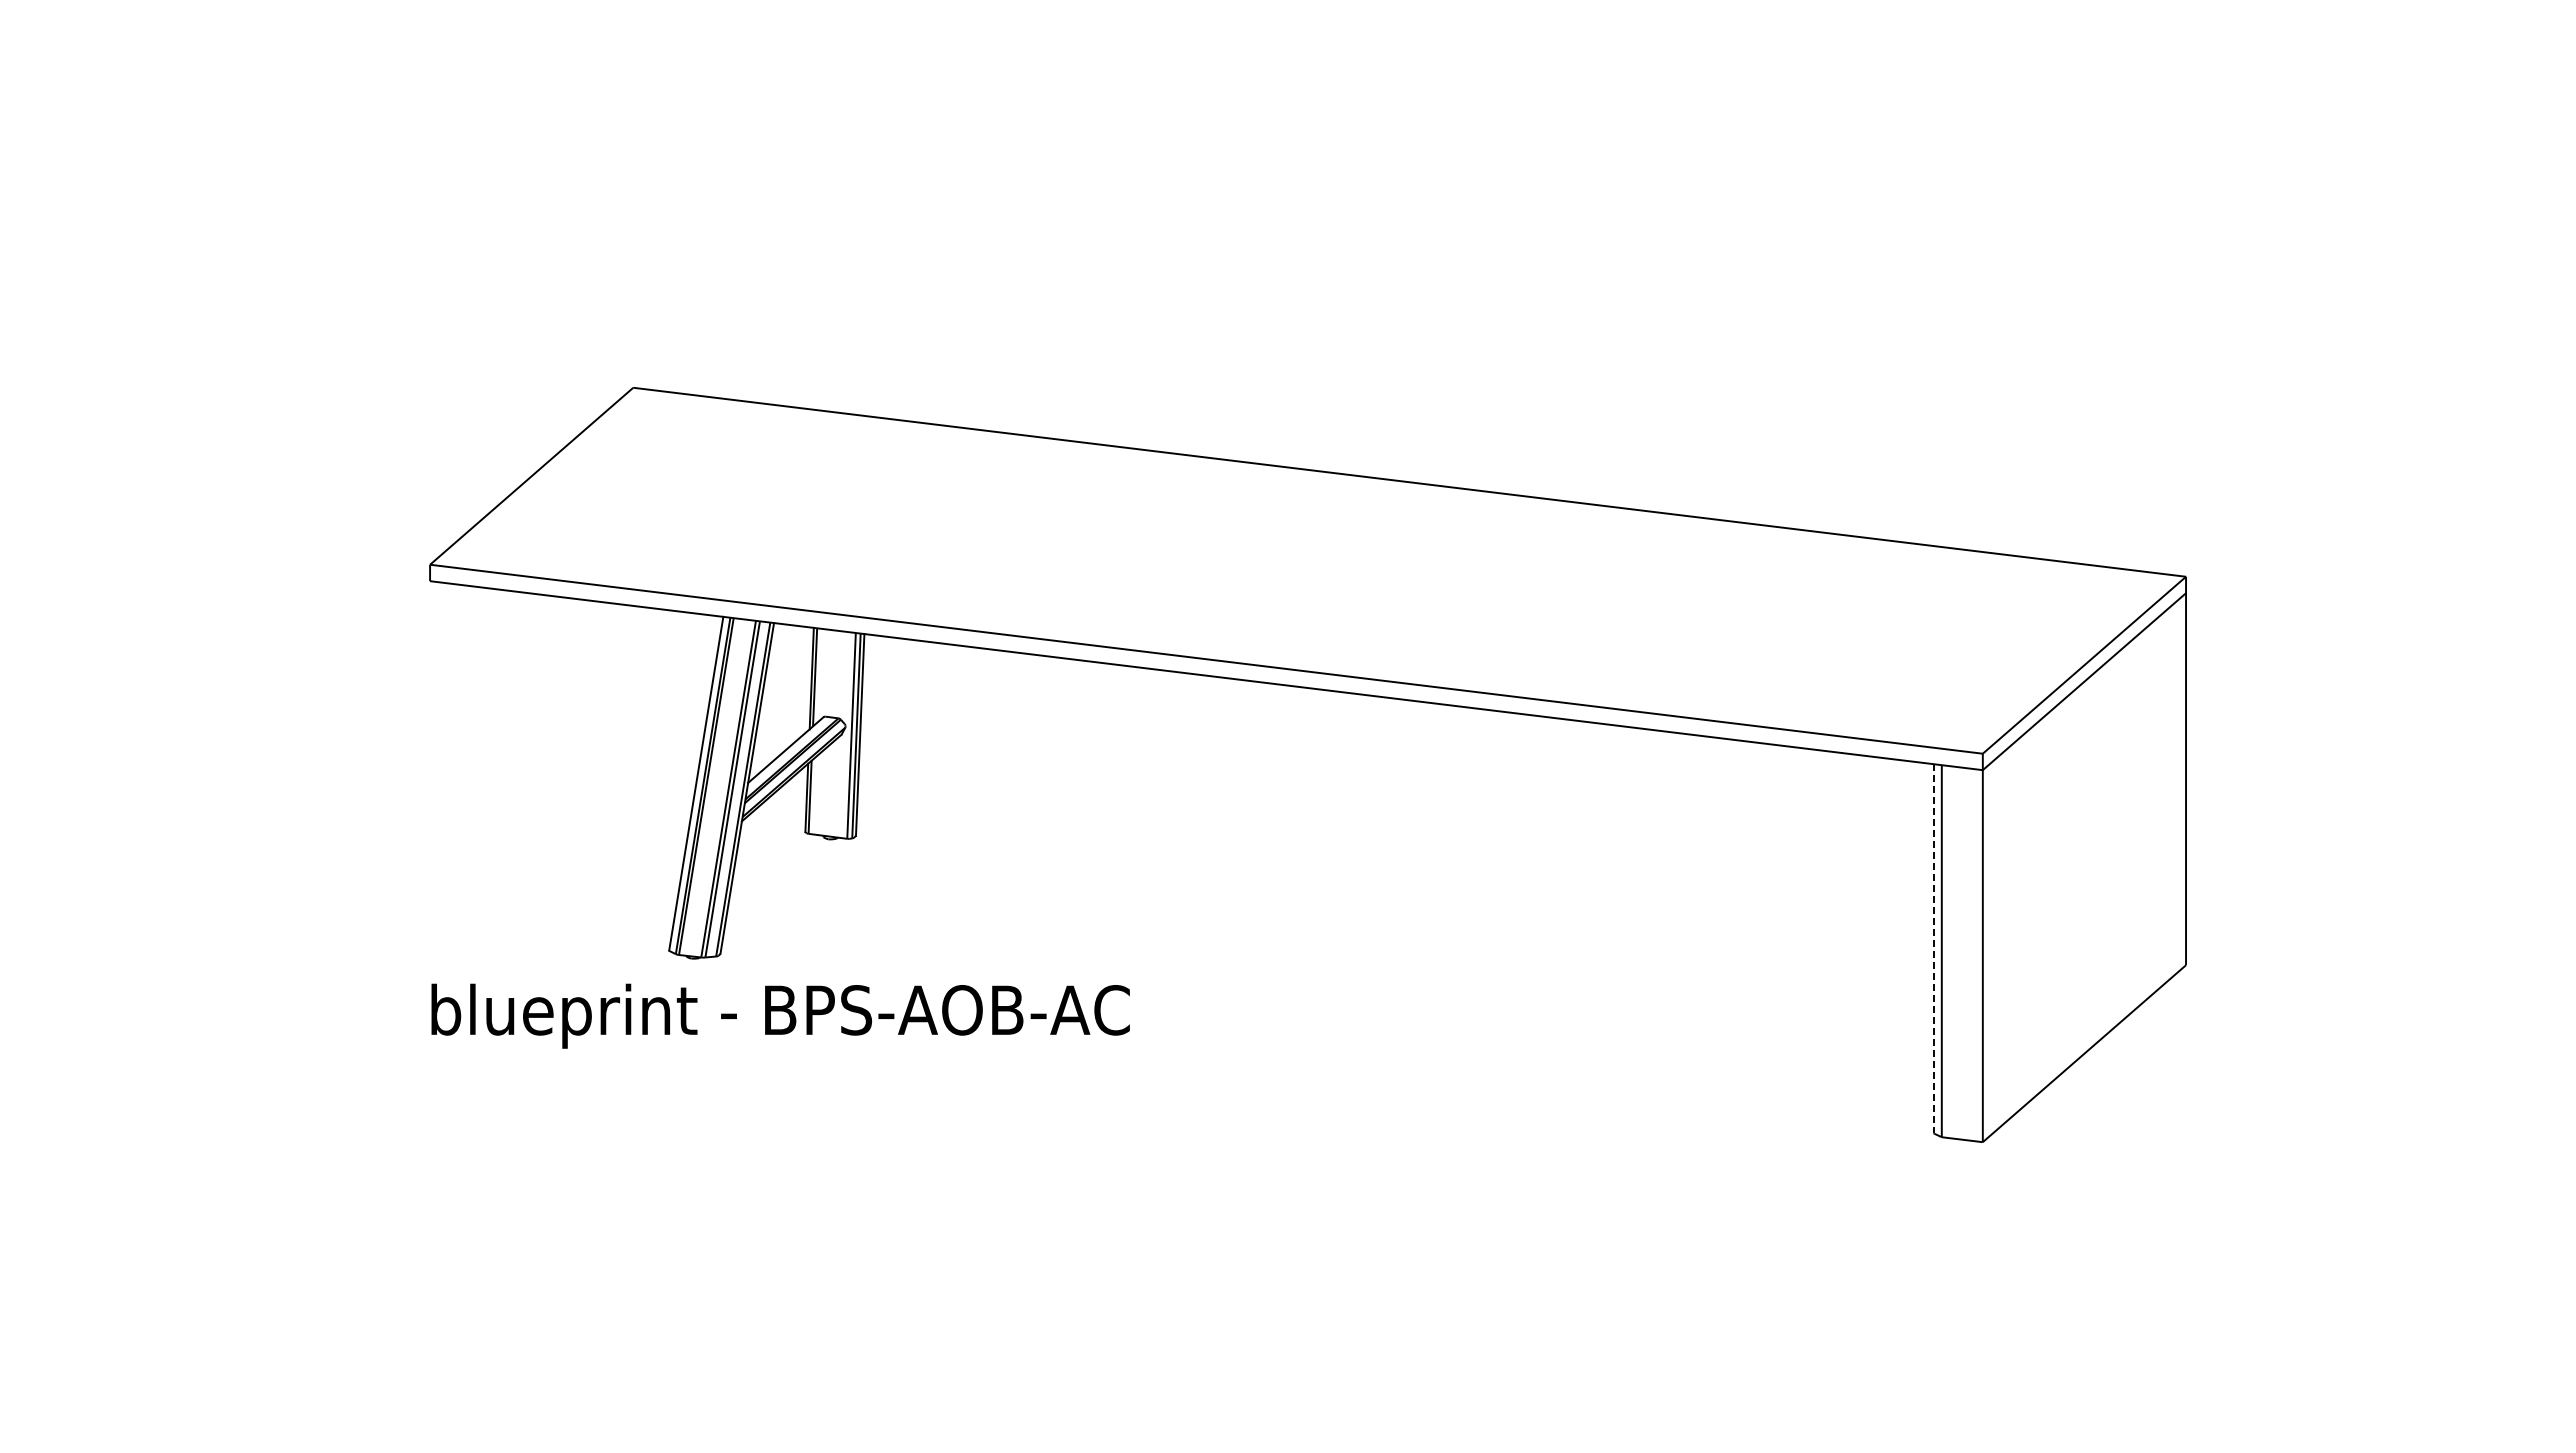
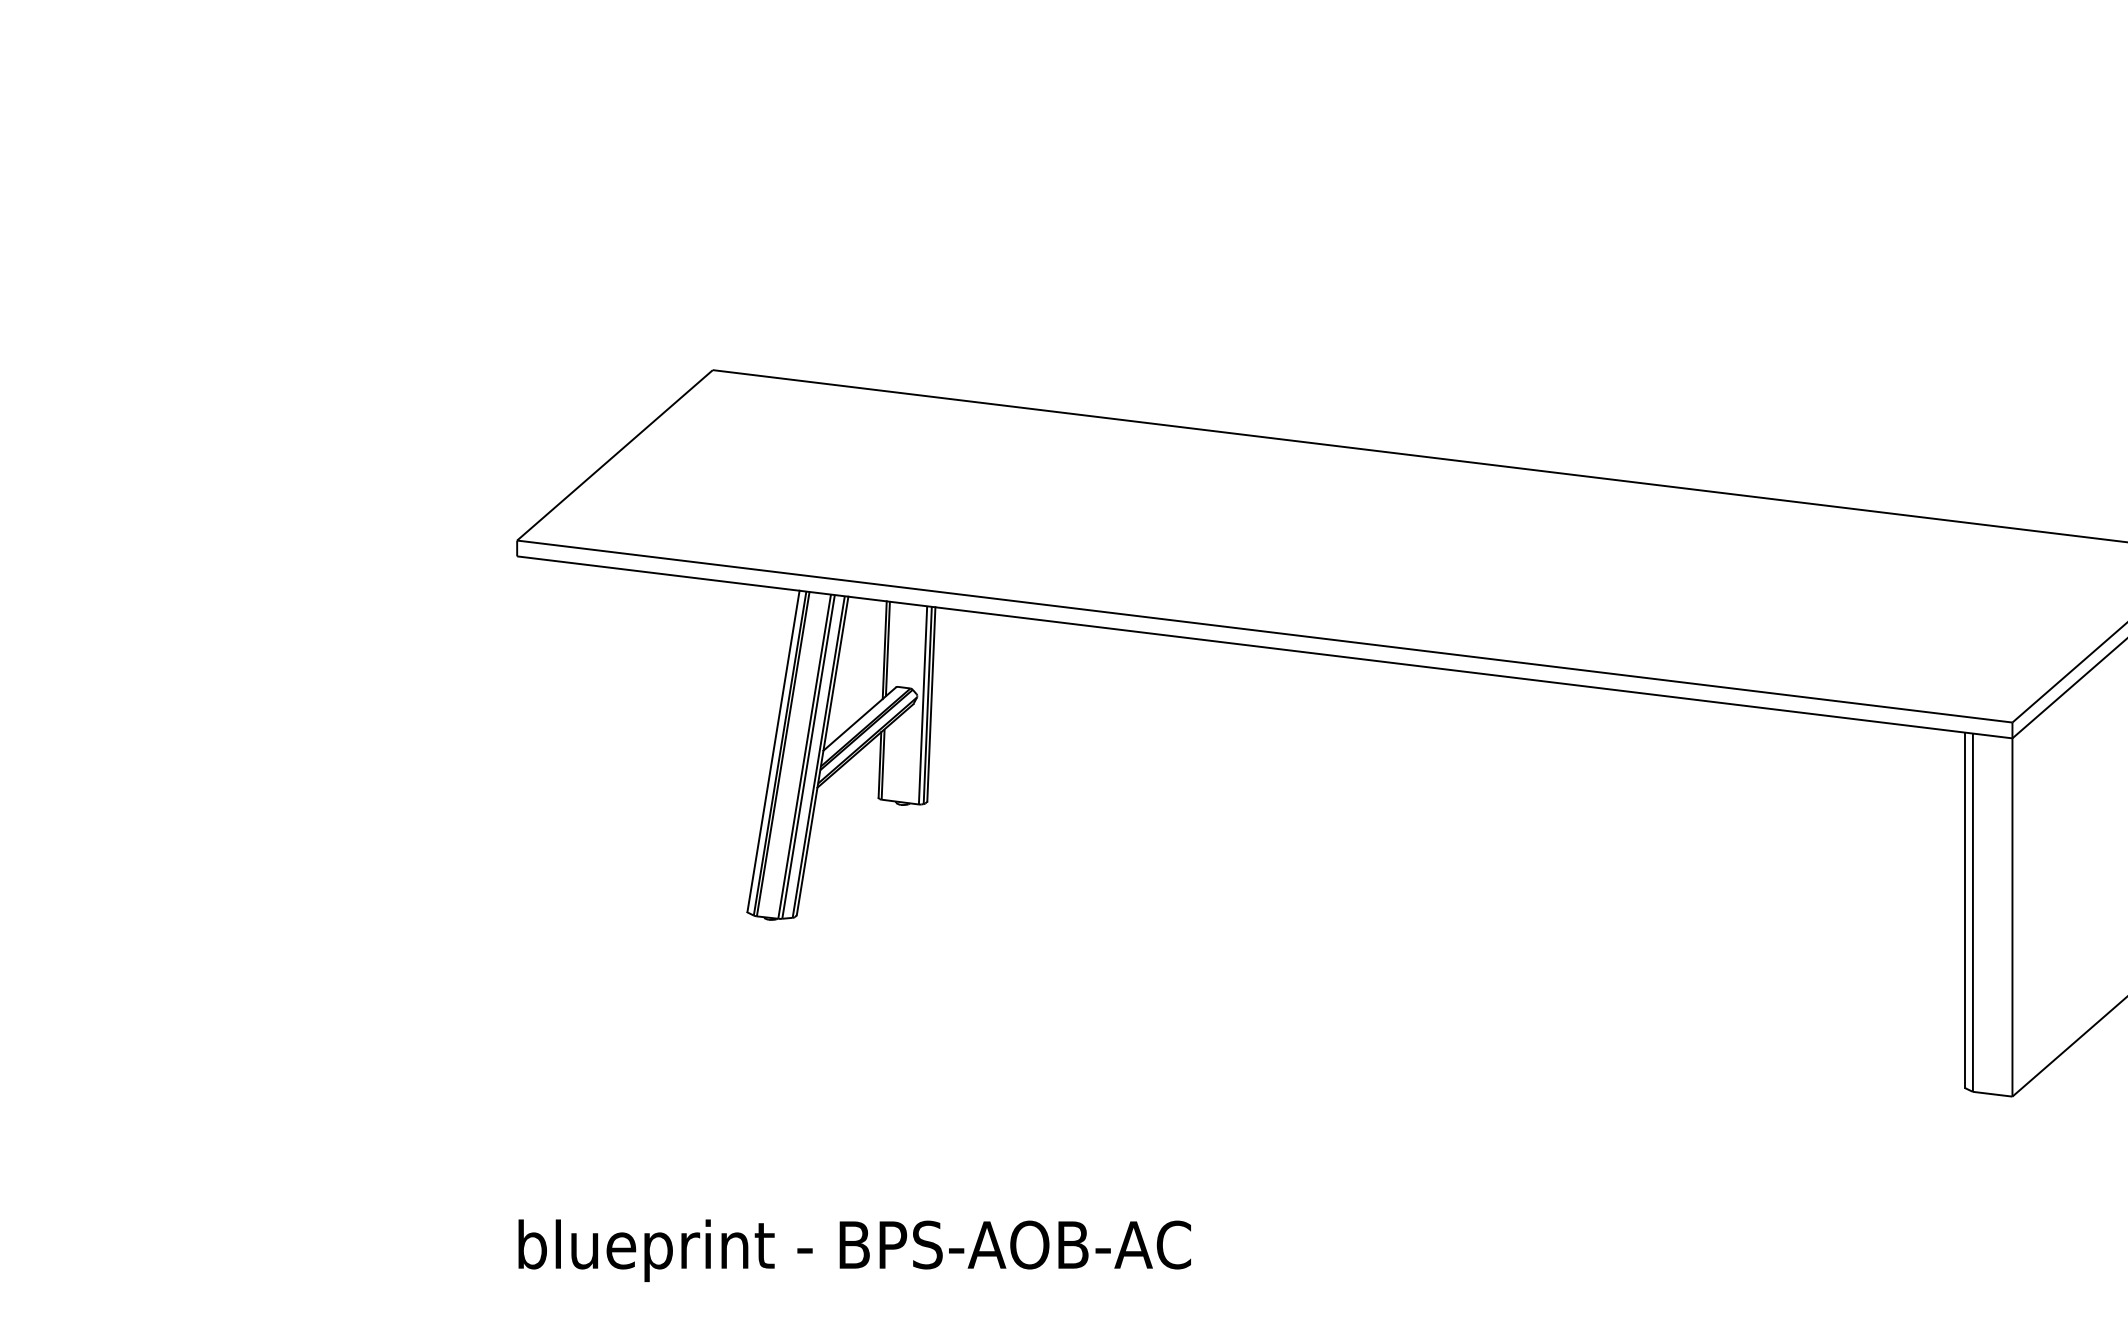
line: (1933, 948) -> (1964, 910), dashed -> solid
text: (780, 1015) -> (854, 1250), moved

